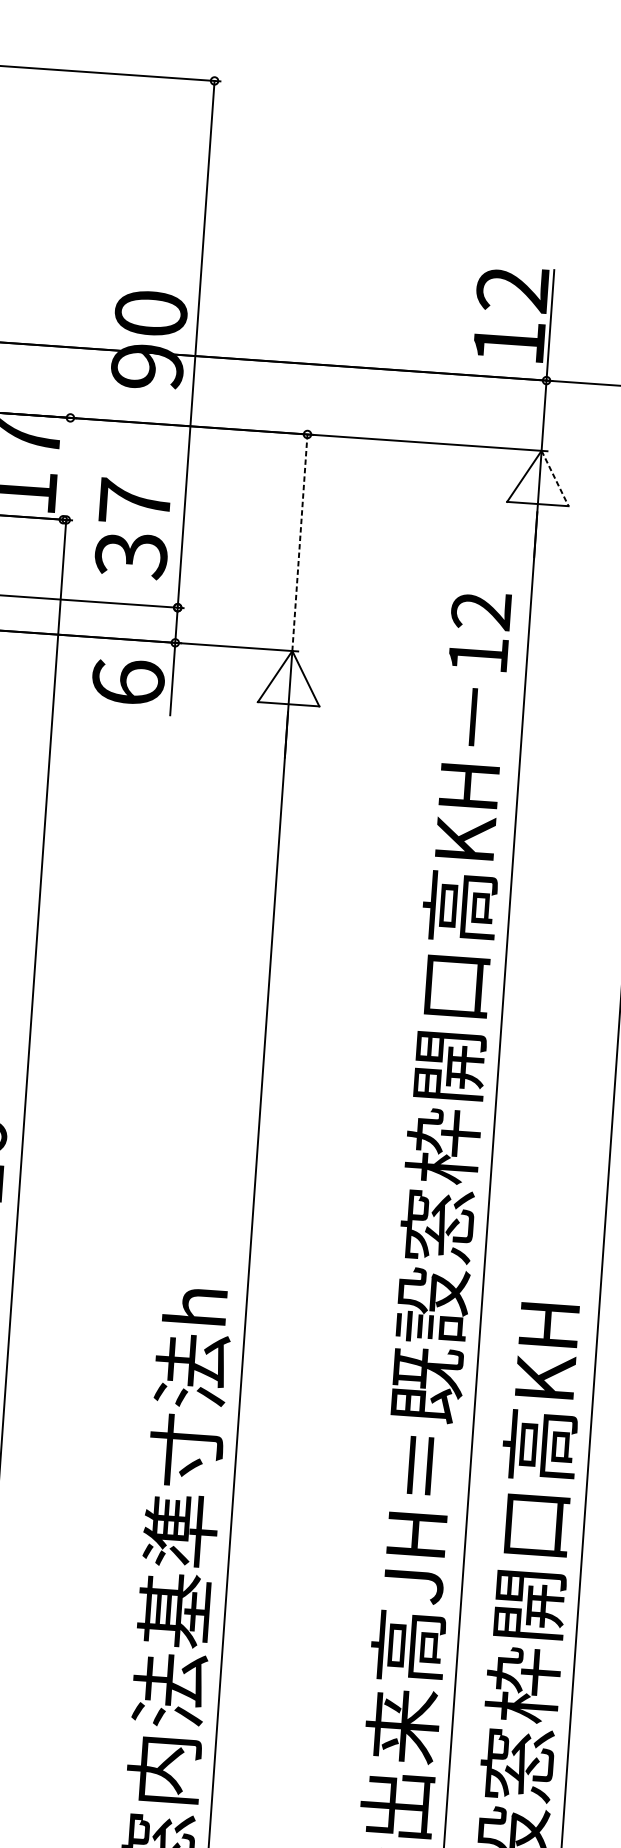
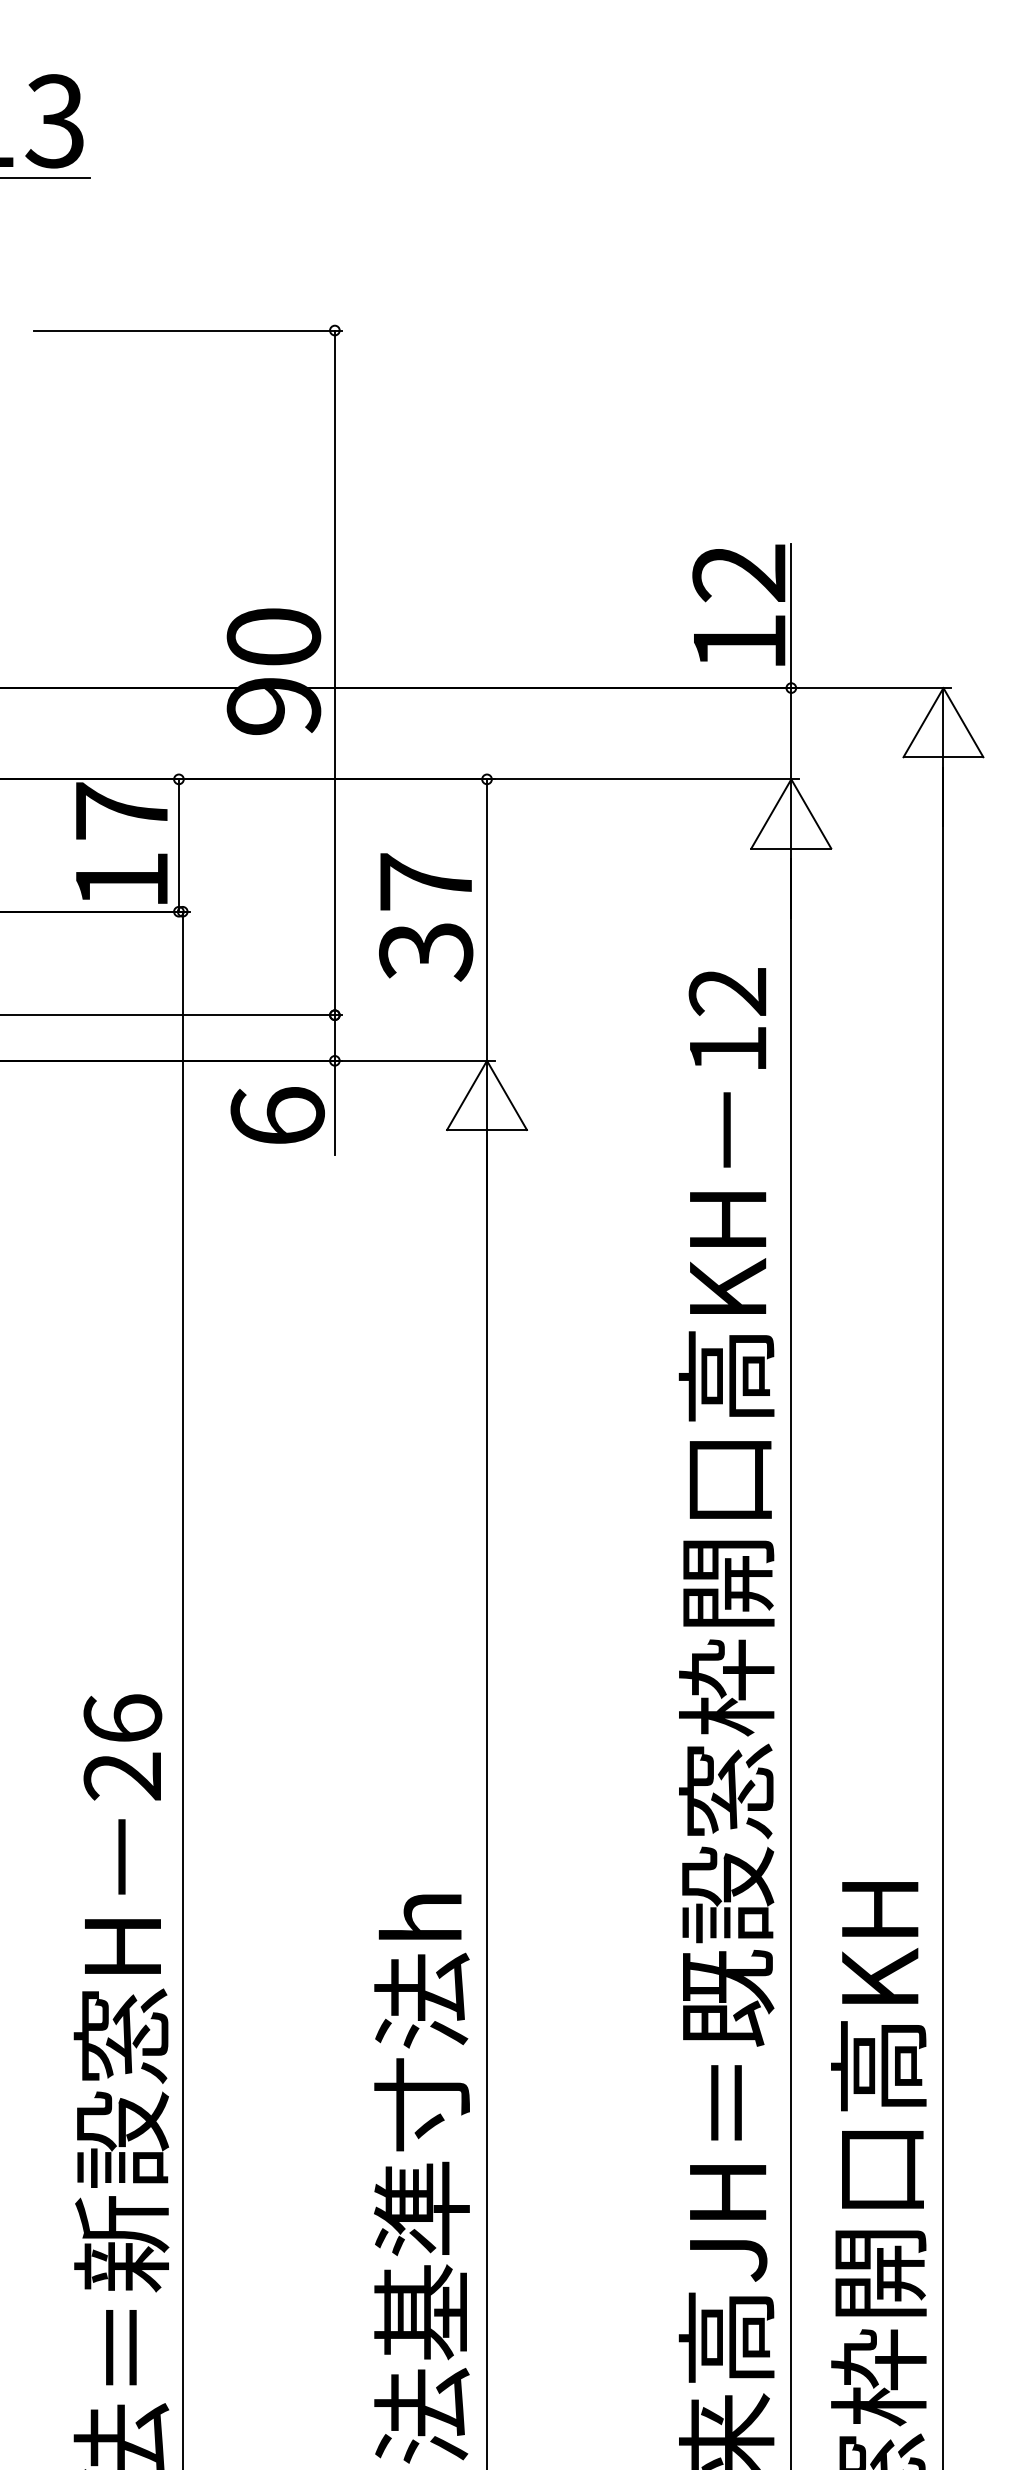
line: (66, 468) -> (178, 845), added
line: (555, 478) -> (811, 813), dashed -> solid
text: (133, 529) -> (426, 917), moved
line: (300, 543) -> (487, 920), dashed -> solid

